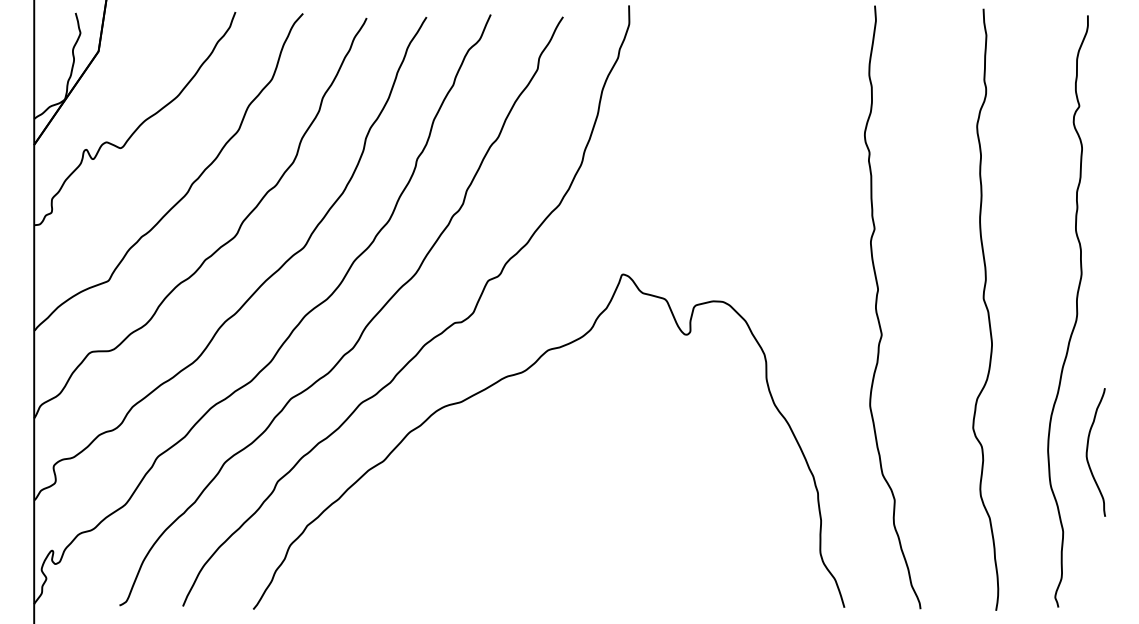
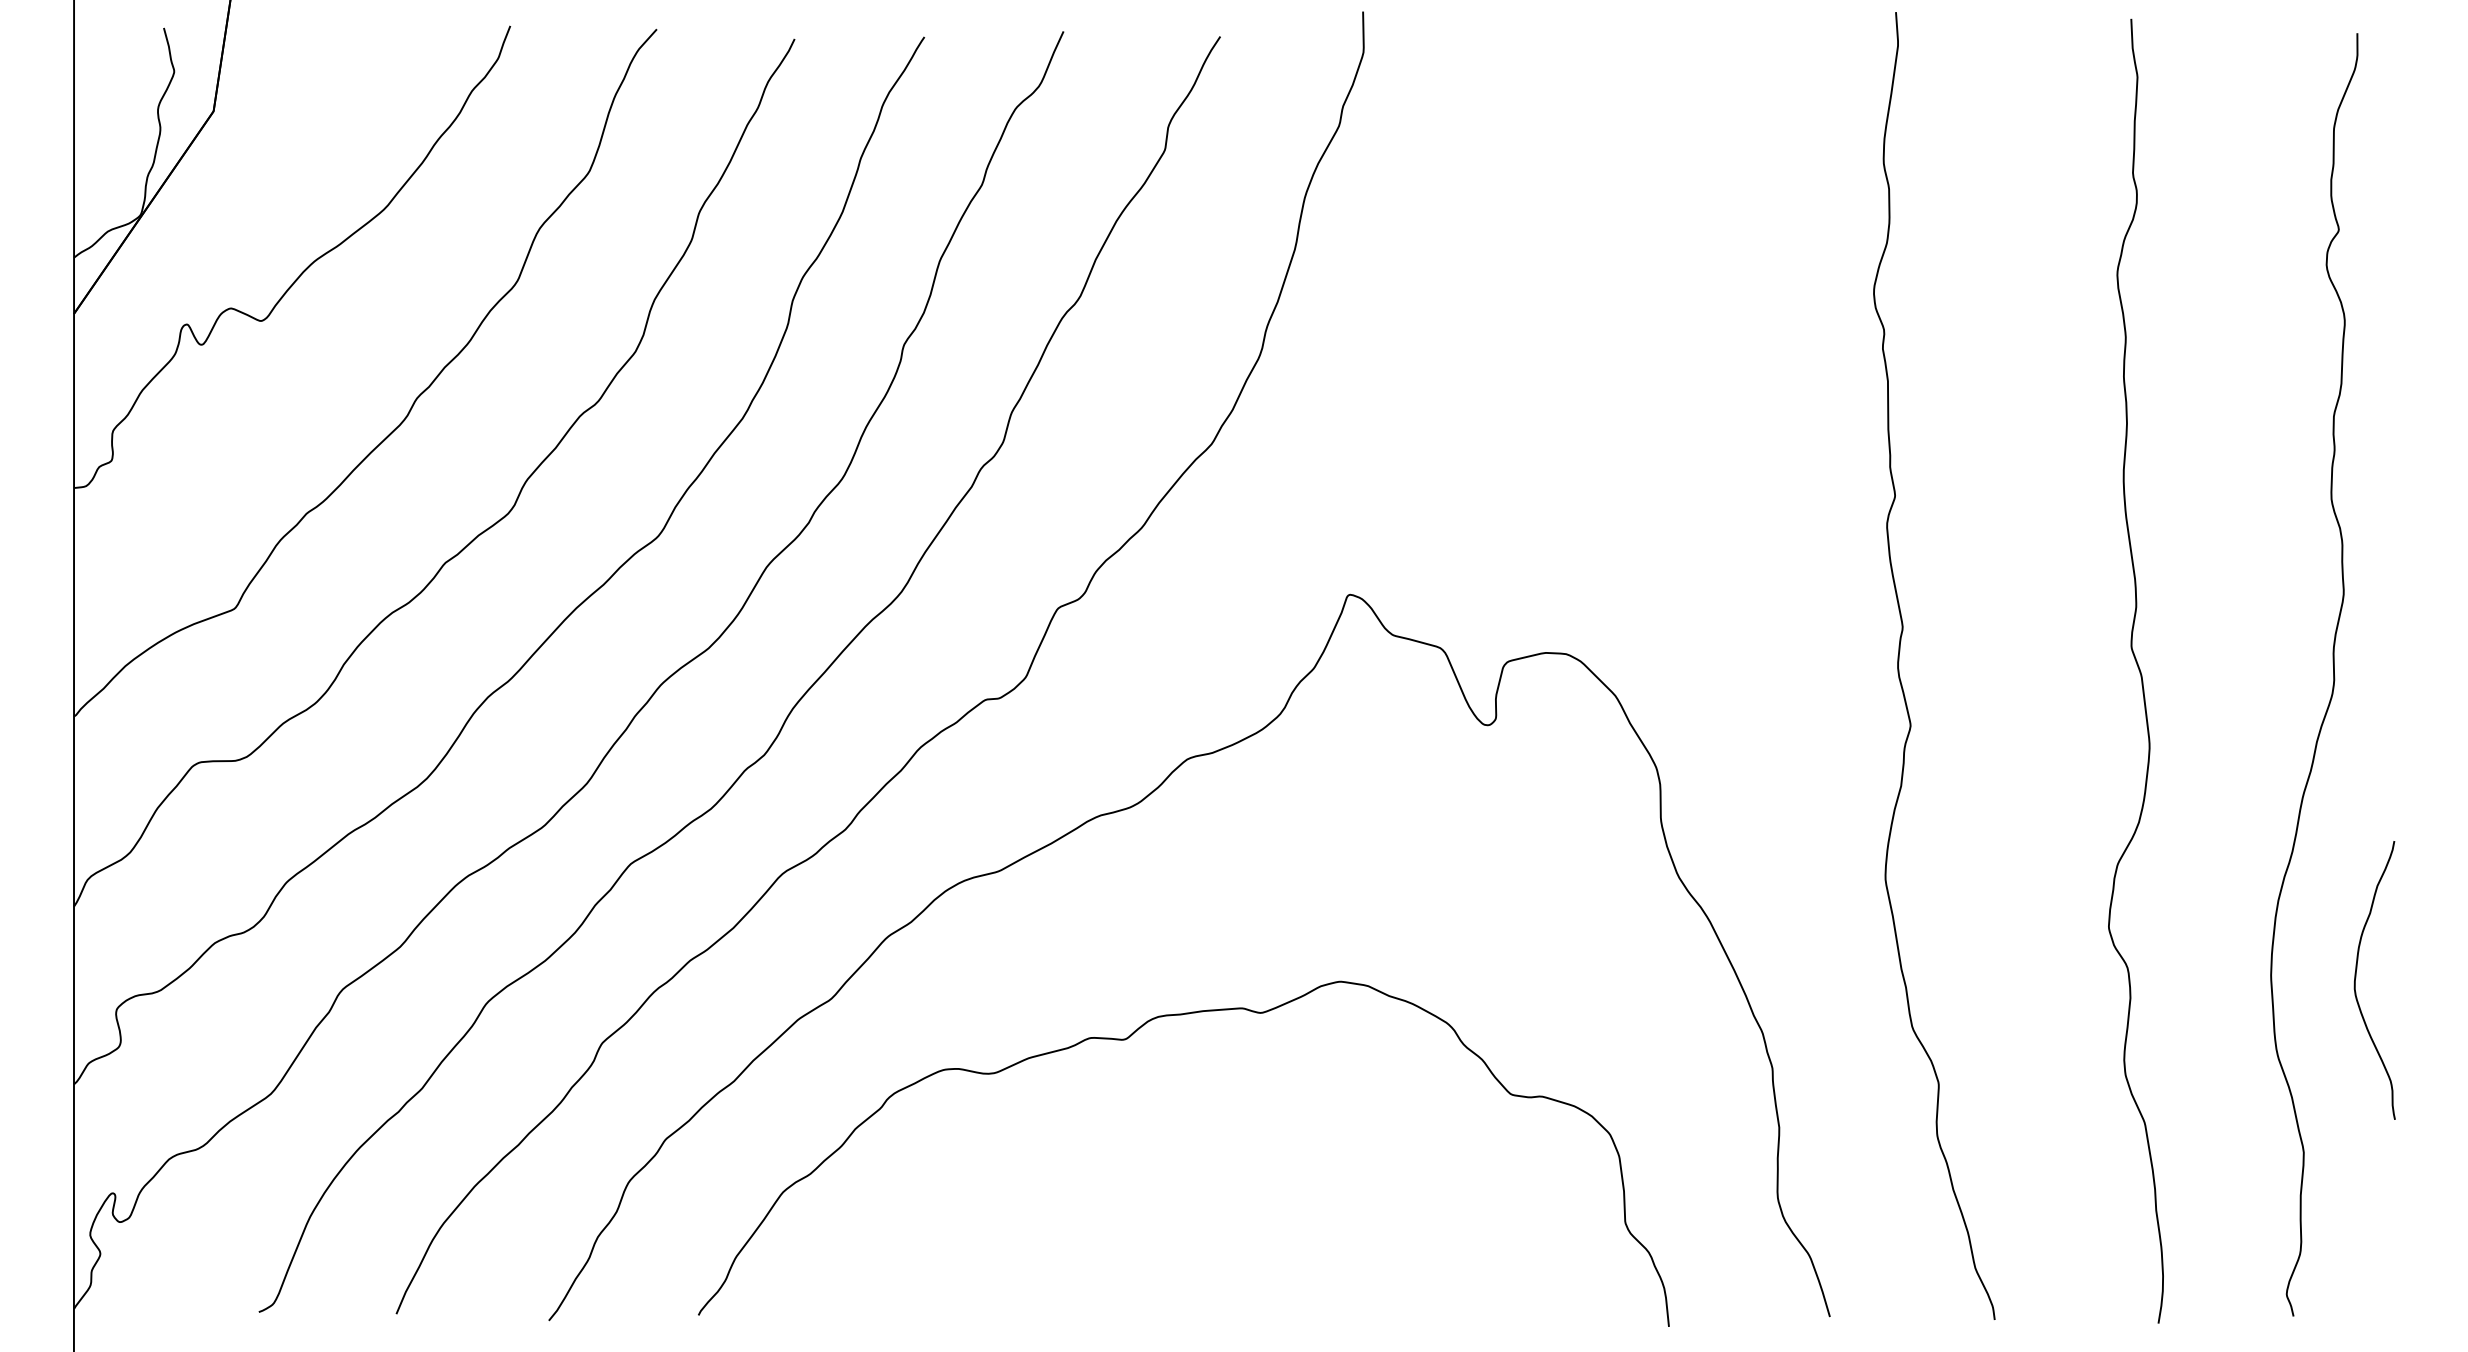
curve: (520, 480) -> (1127, 1041), added

